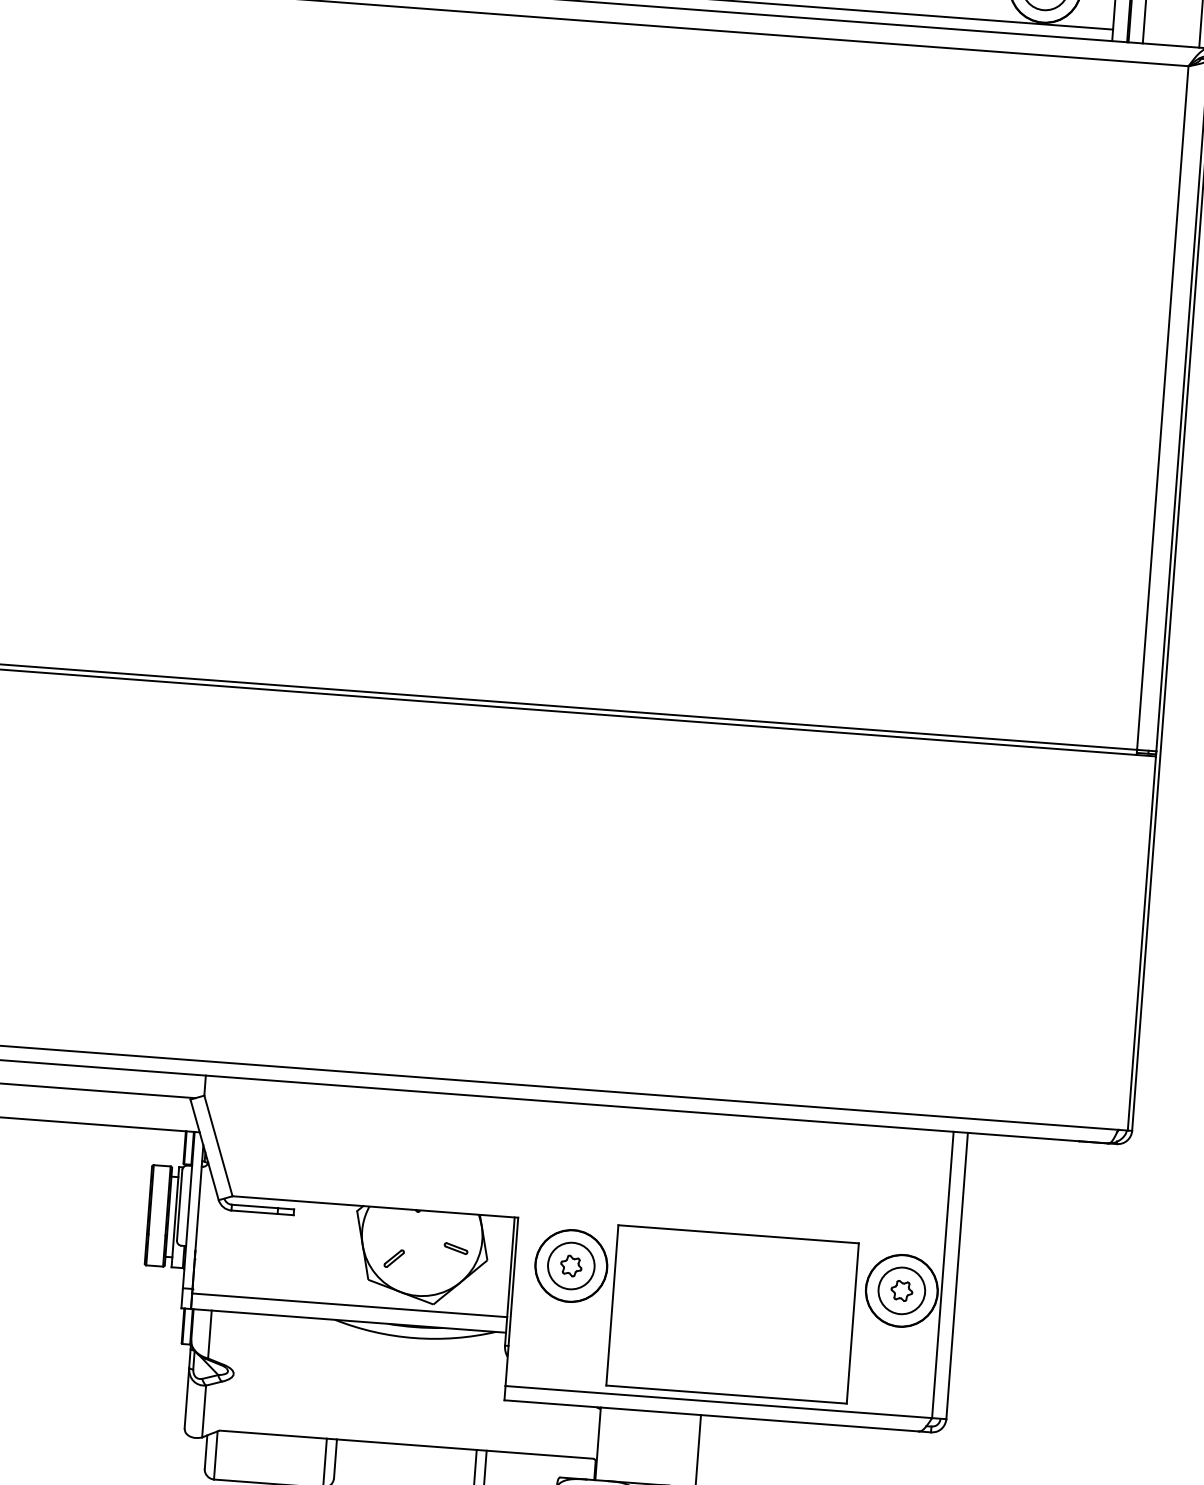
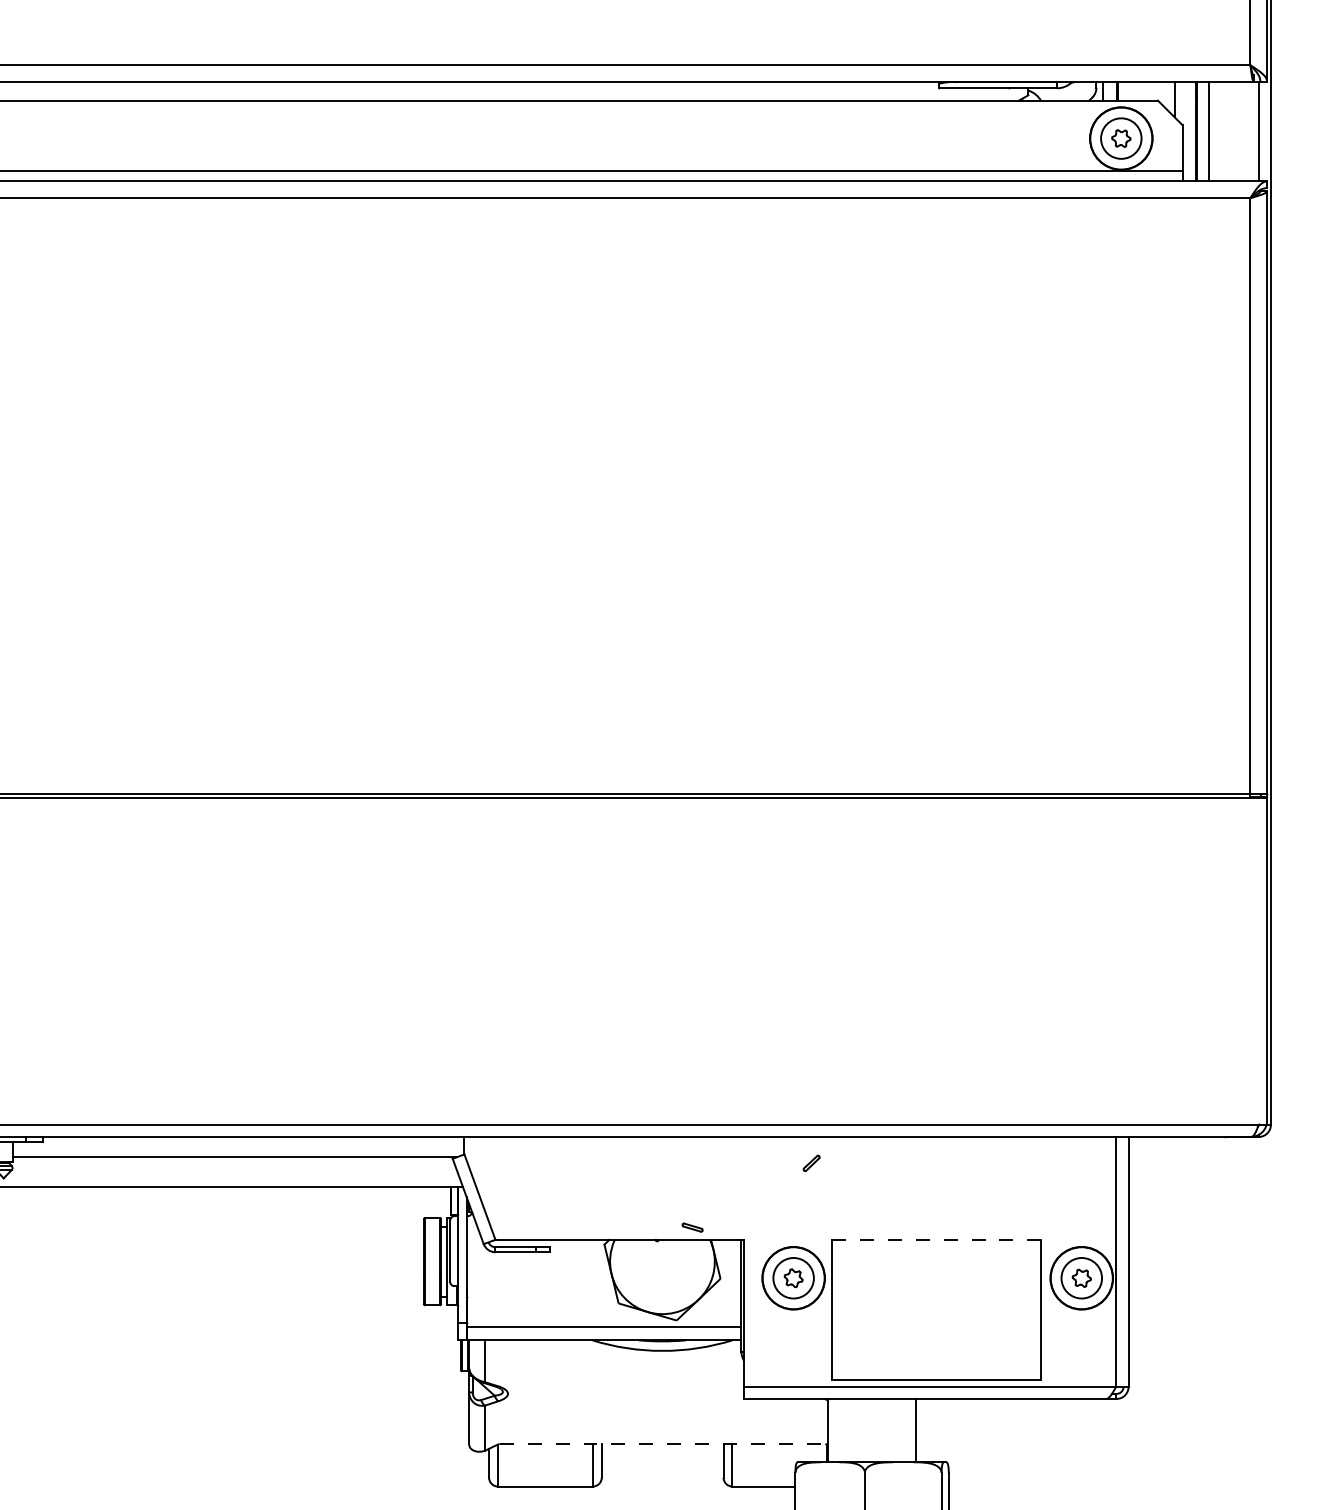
line: (738, 1233) -> (936, 1239), solid -> dashed
part: (455, 1248) -> (692, 1227), moved
part: (394, 1257) -> (811, 1162), moved
line: (406, 1444) -> (662, 1443), solid -> dashed

